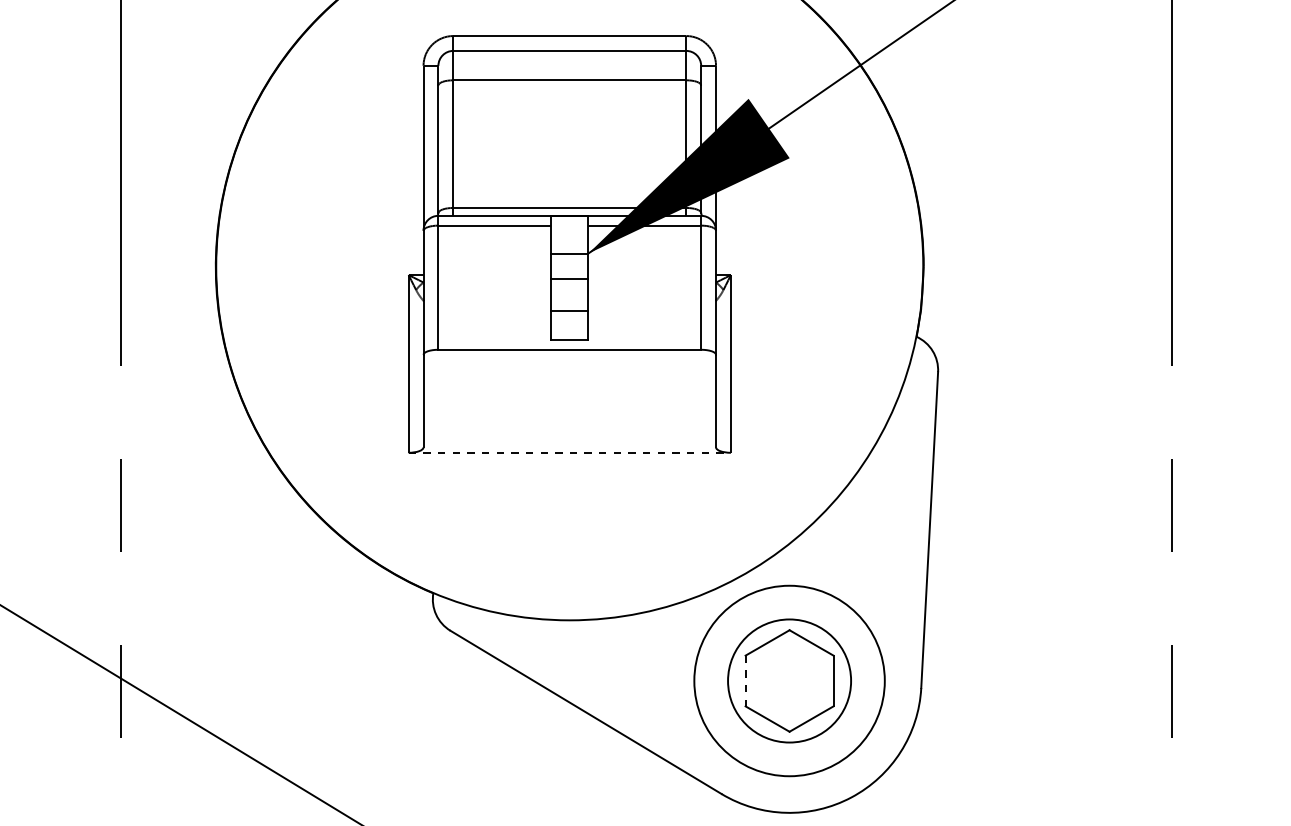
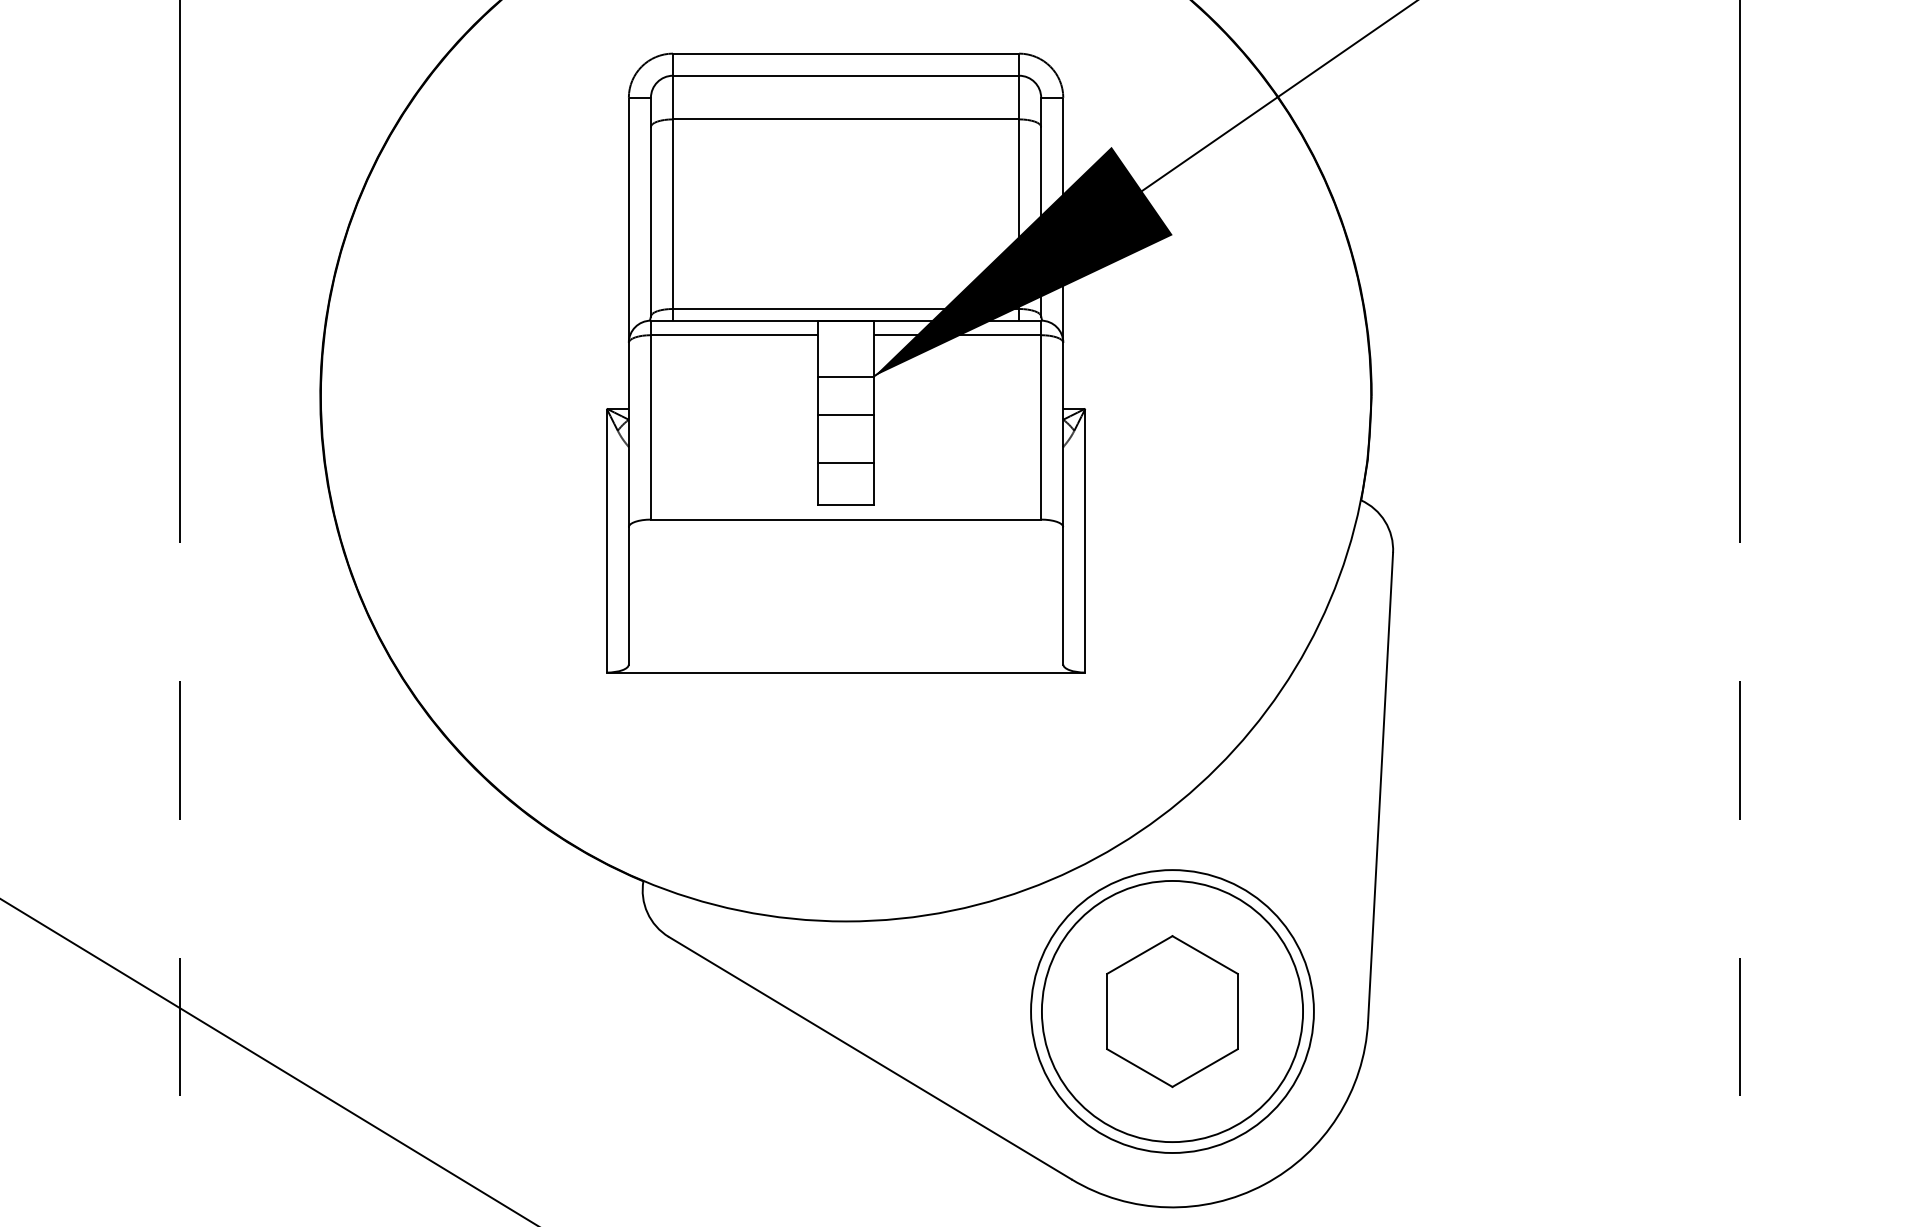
line: (570, 452) -> (847, 672), dashed -> solid
circle: (789, 680) -> (1172, 1010), size x1.43
line: (745, 681) -> (1107, 1012), dashed -> solid

